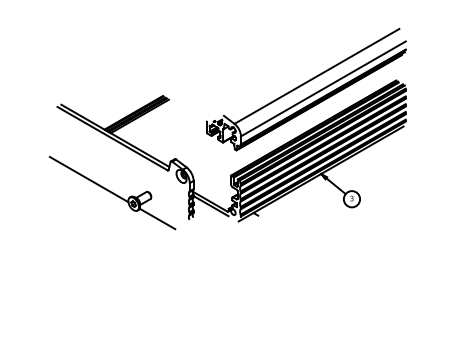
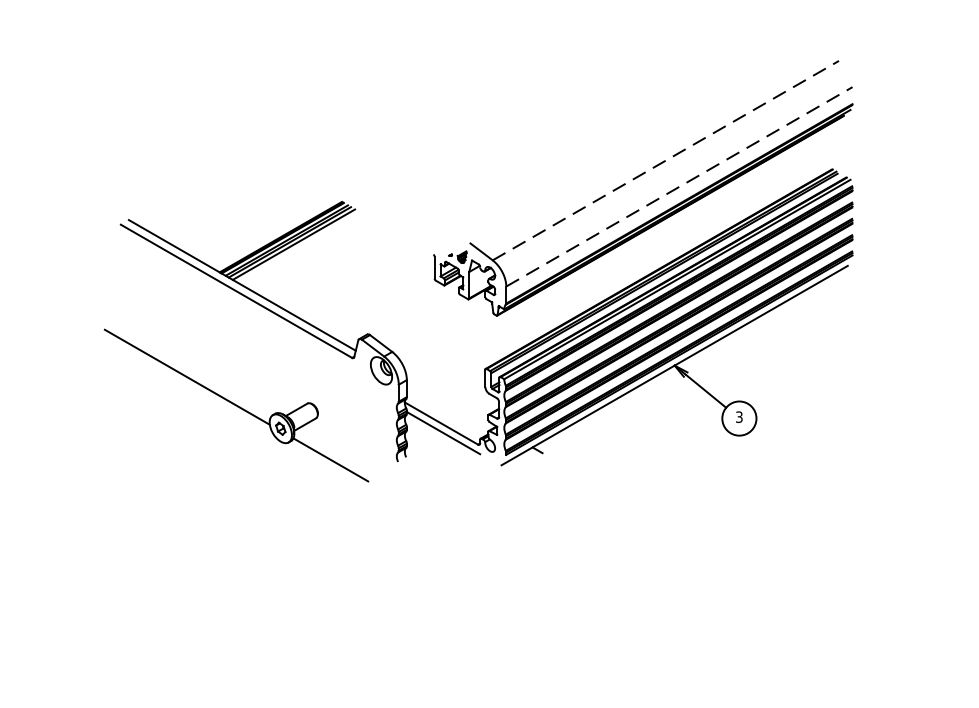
line: (317, 76) -> (667, 160), solid -> dashed
line: (323, 88) -> (679, 185), solid -> dashed

